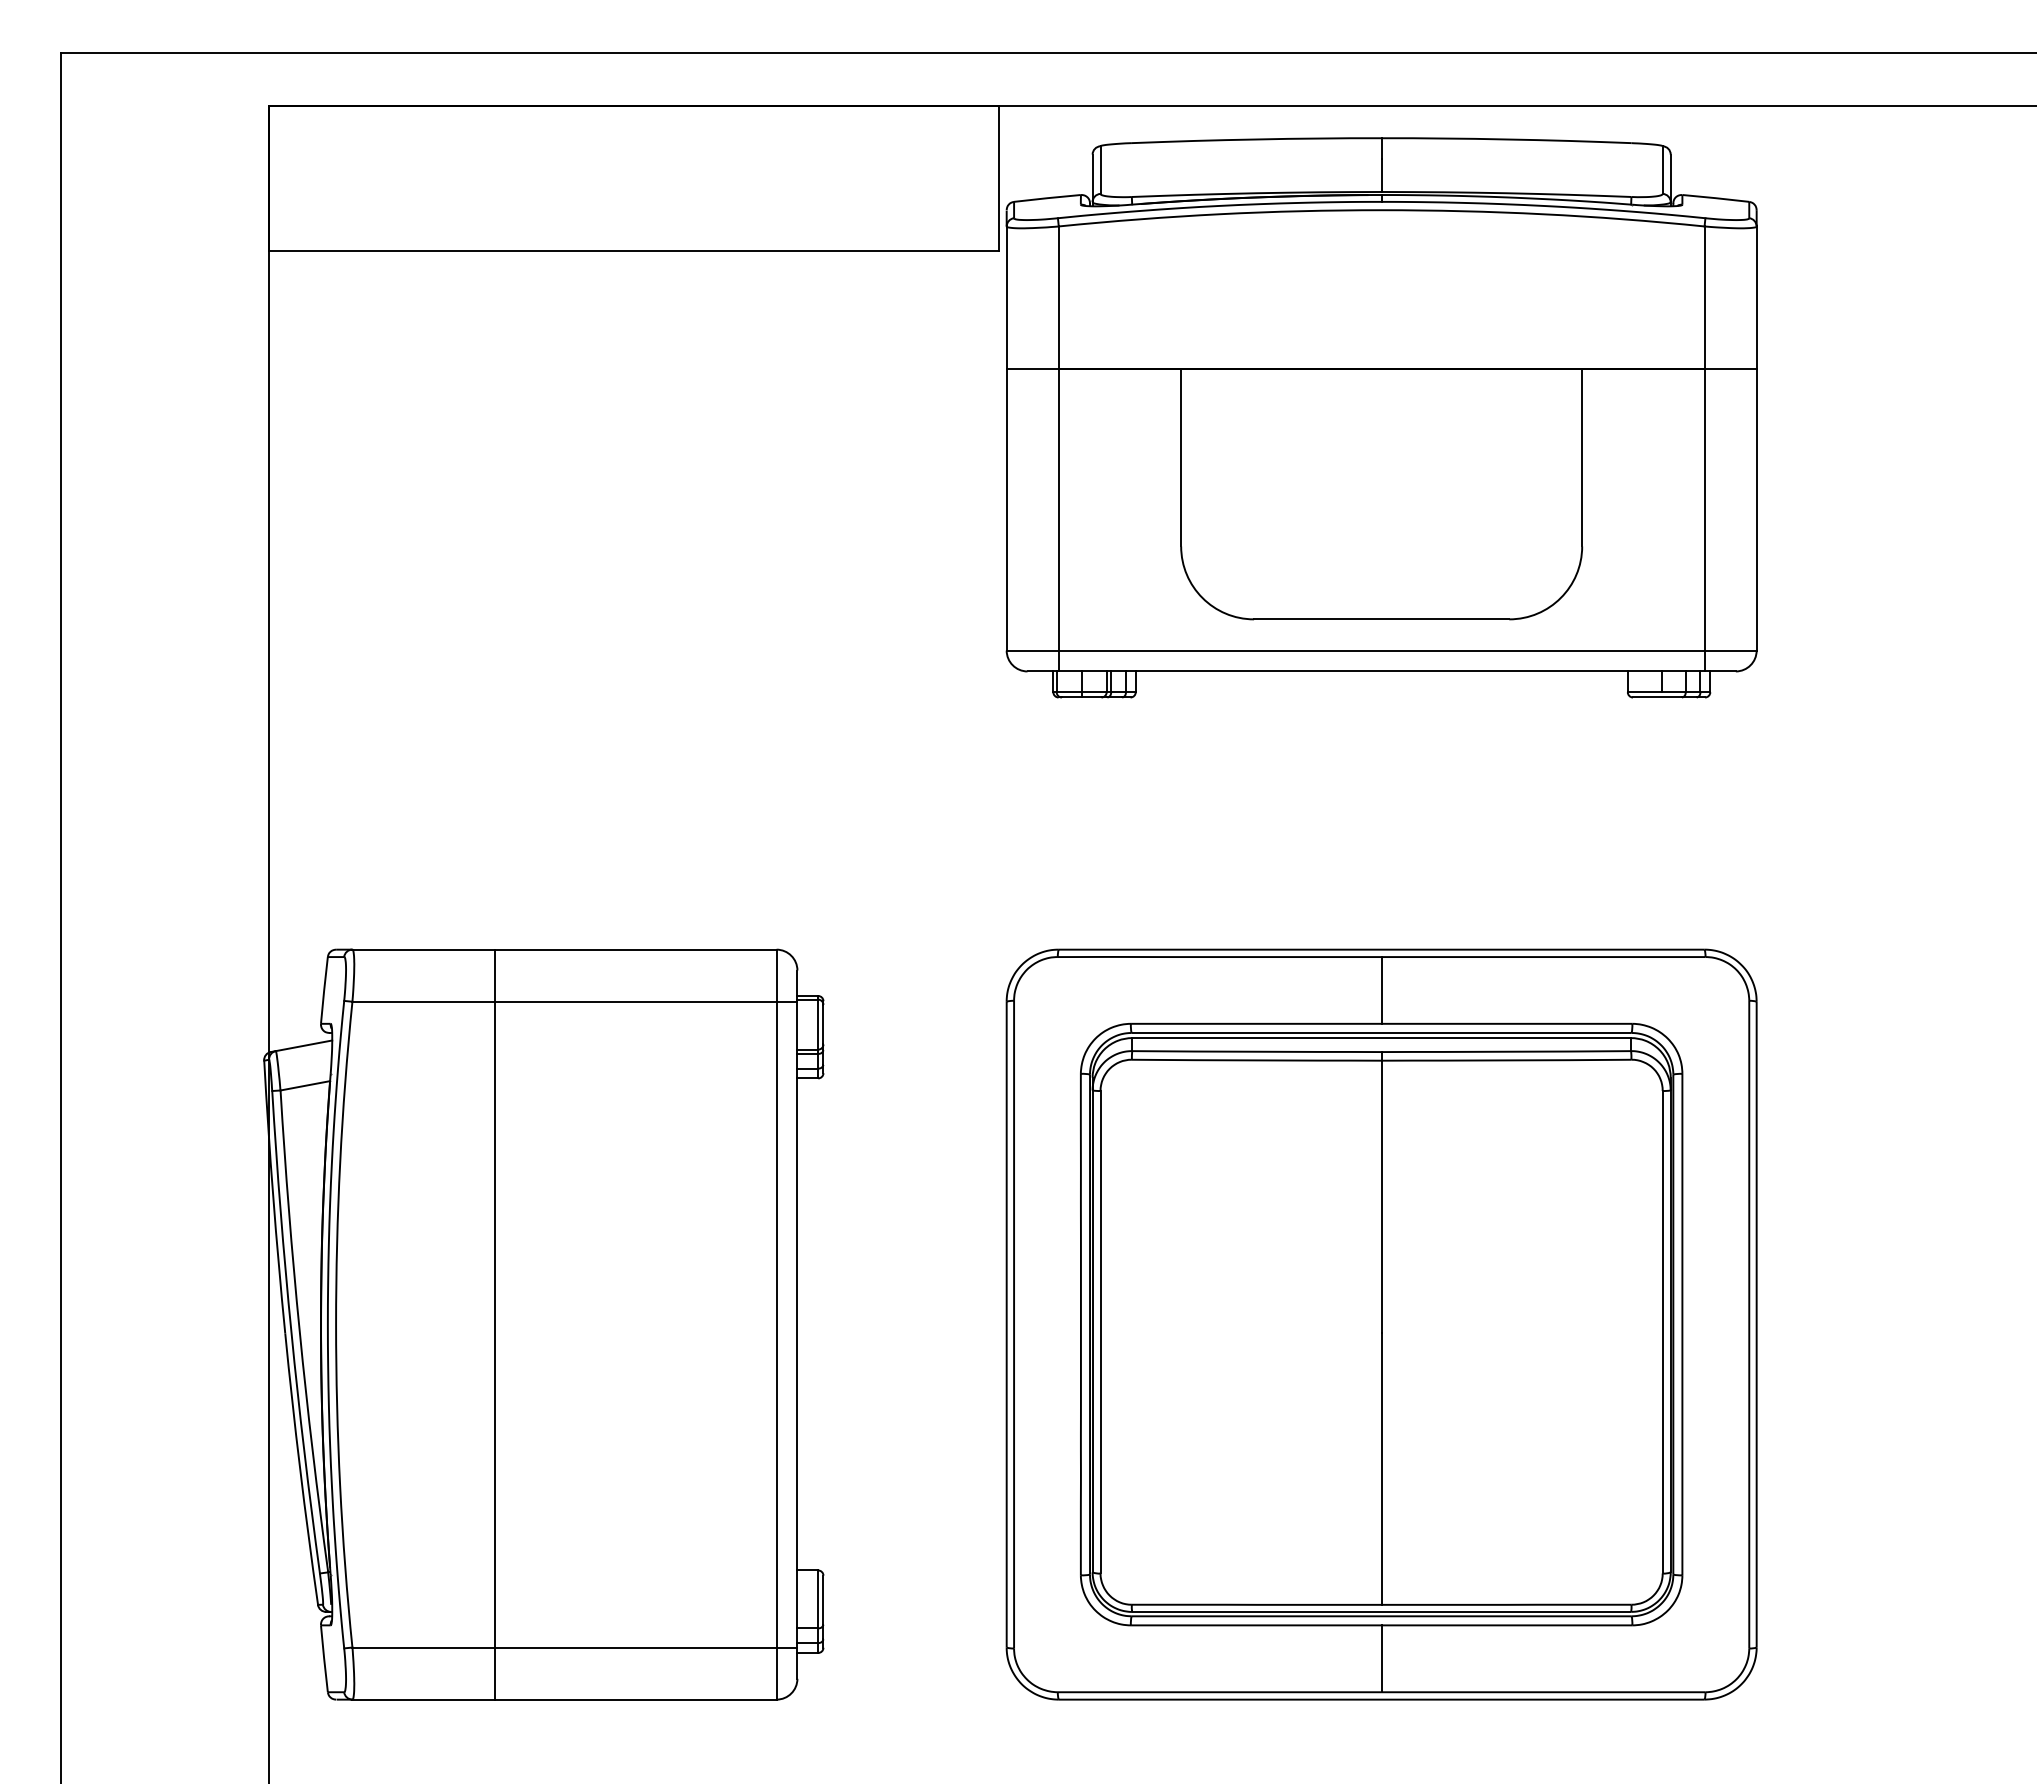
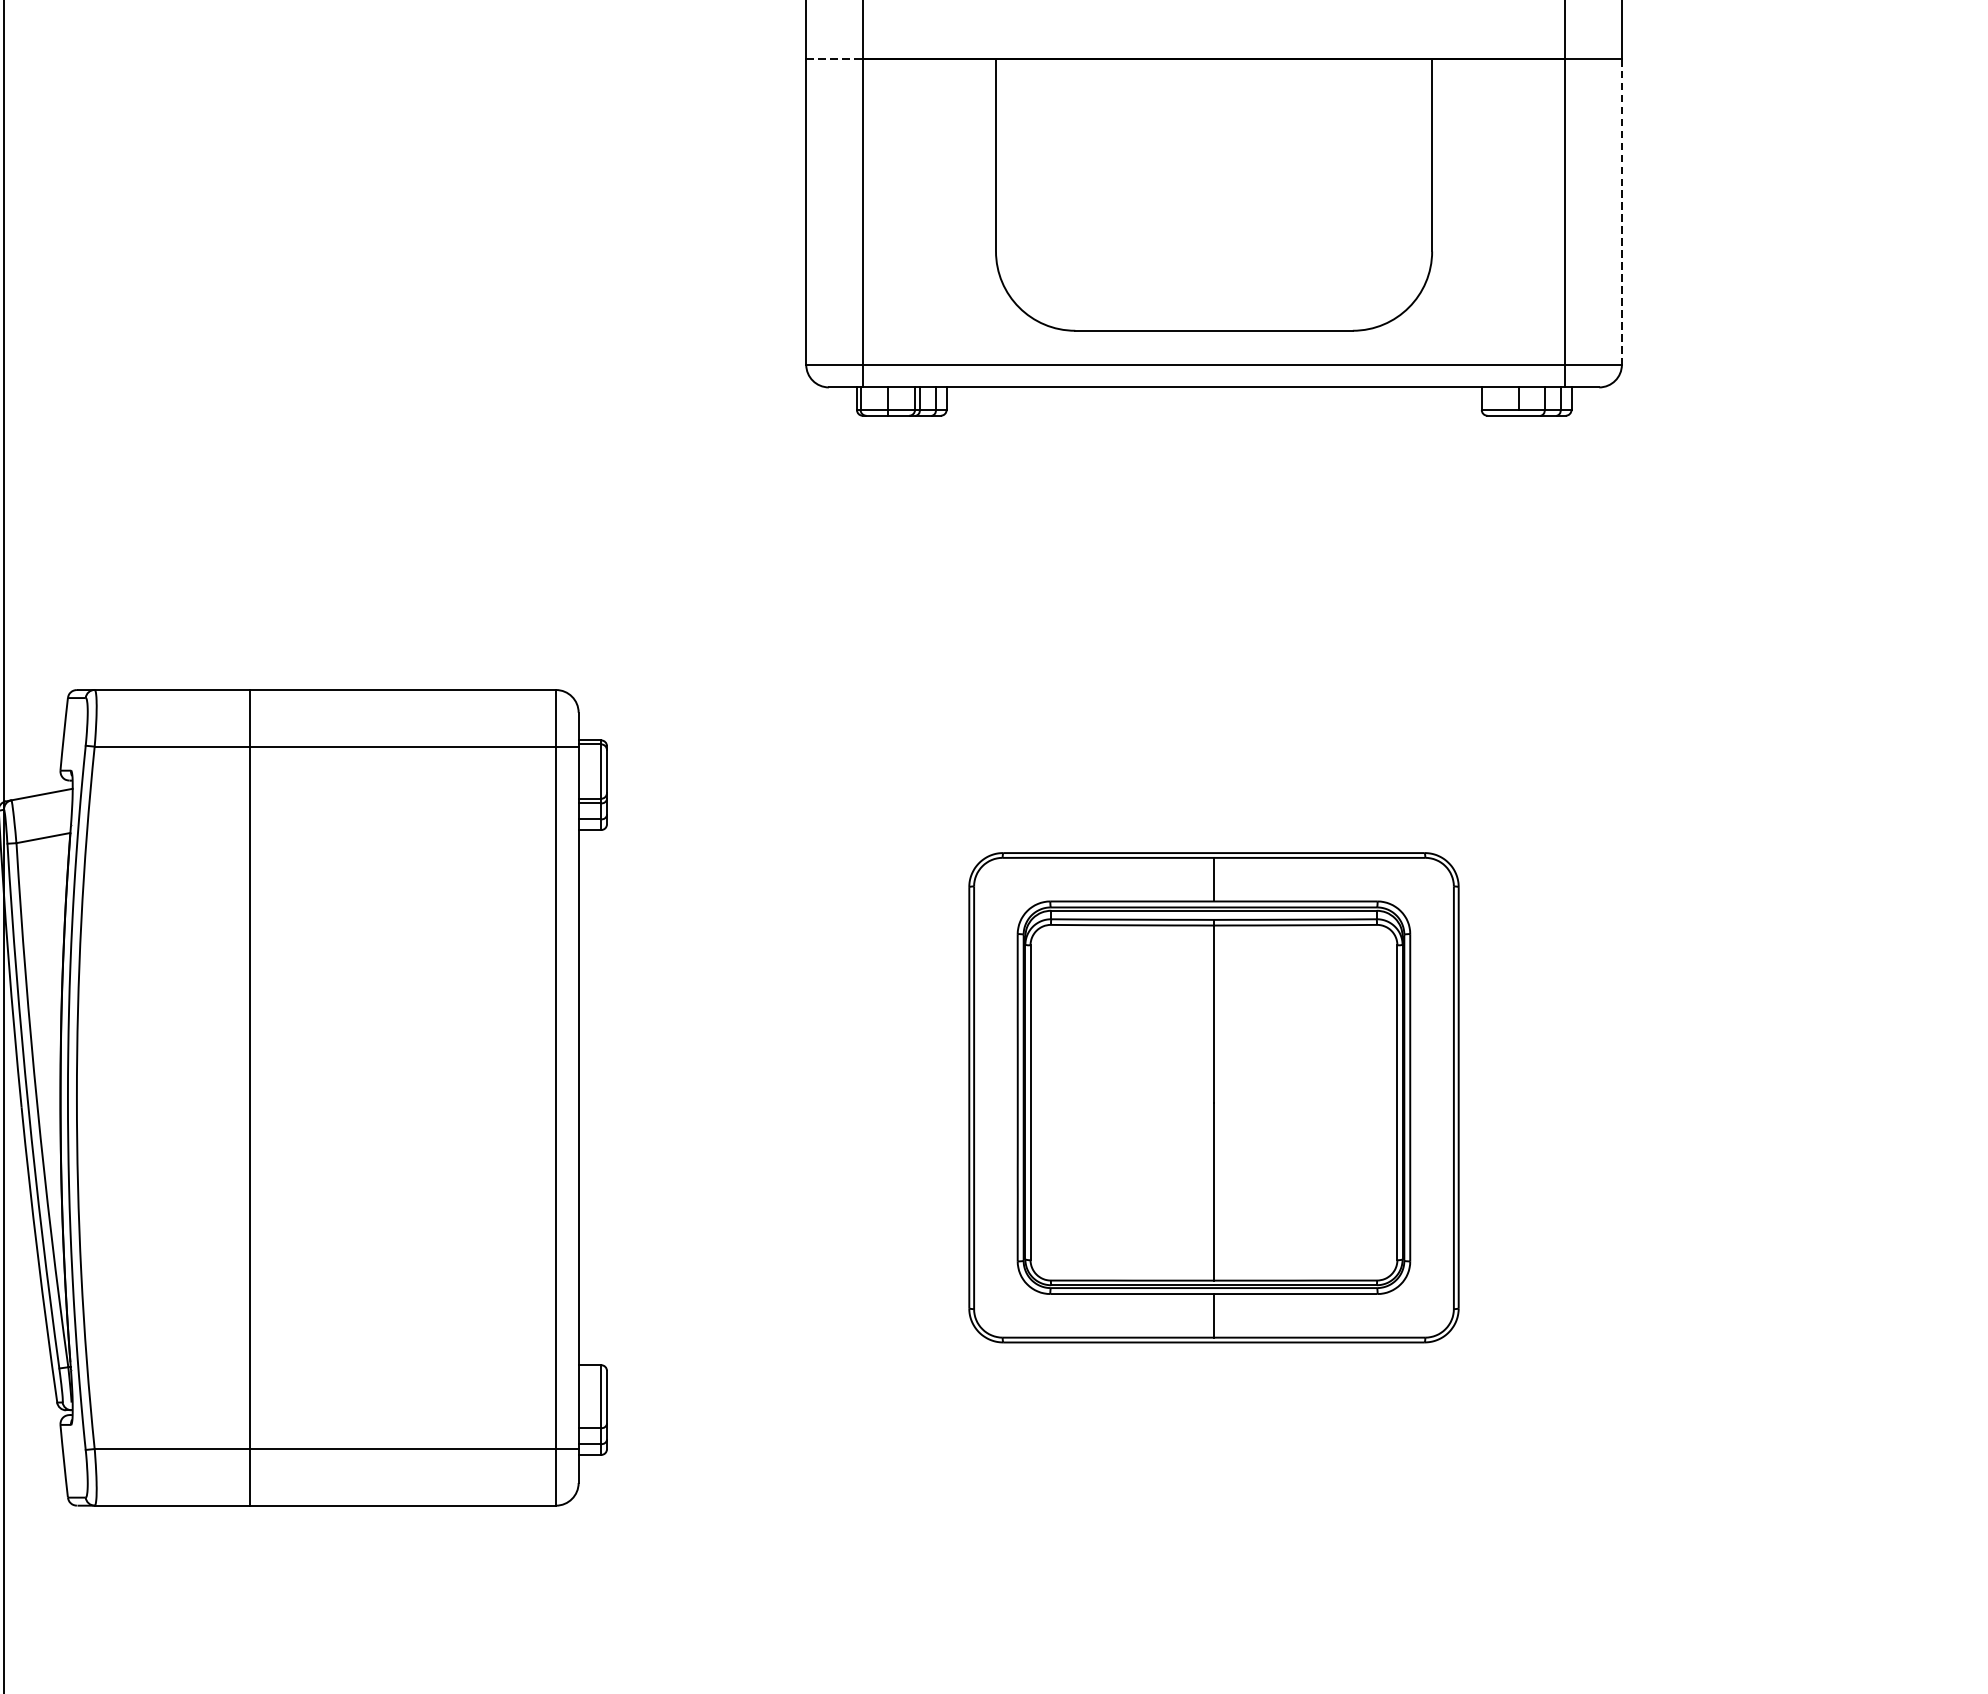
line: (1033, 369) -> (835, 59), solid -> dashed
line: (1756, 510) -> (1621, 212), solid -> dashed
part: (1381, 1324) -> (1213, 1097), size x0.6

